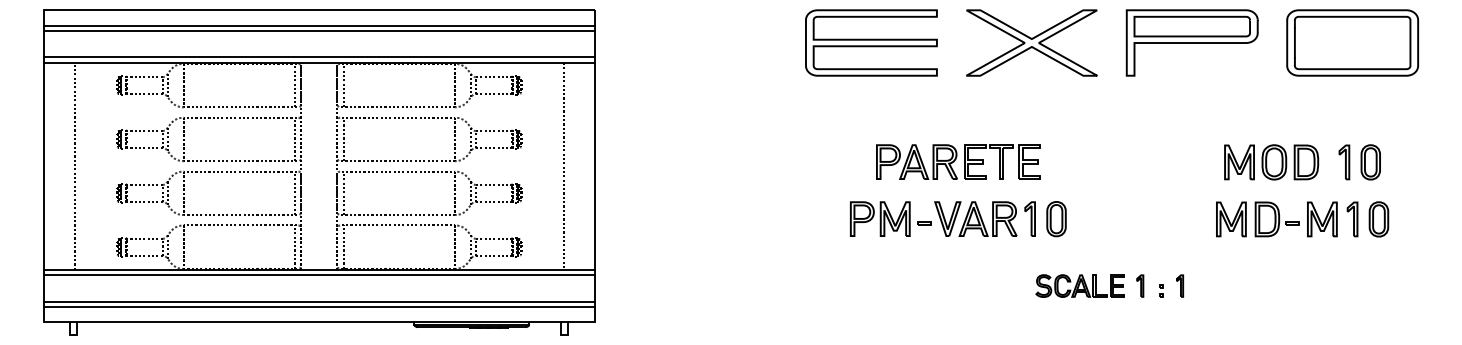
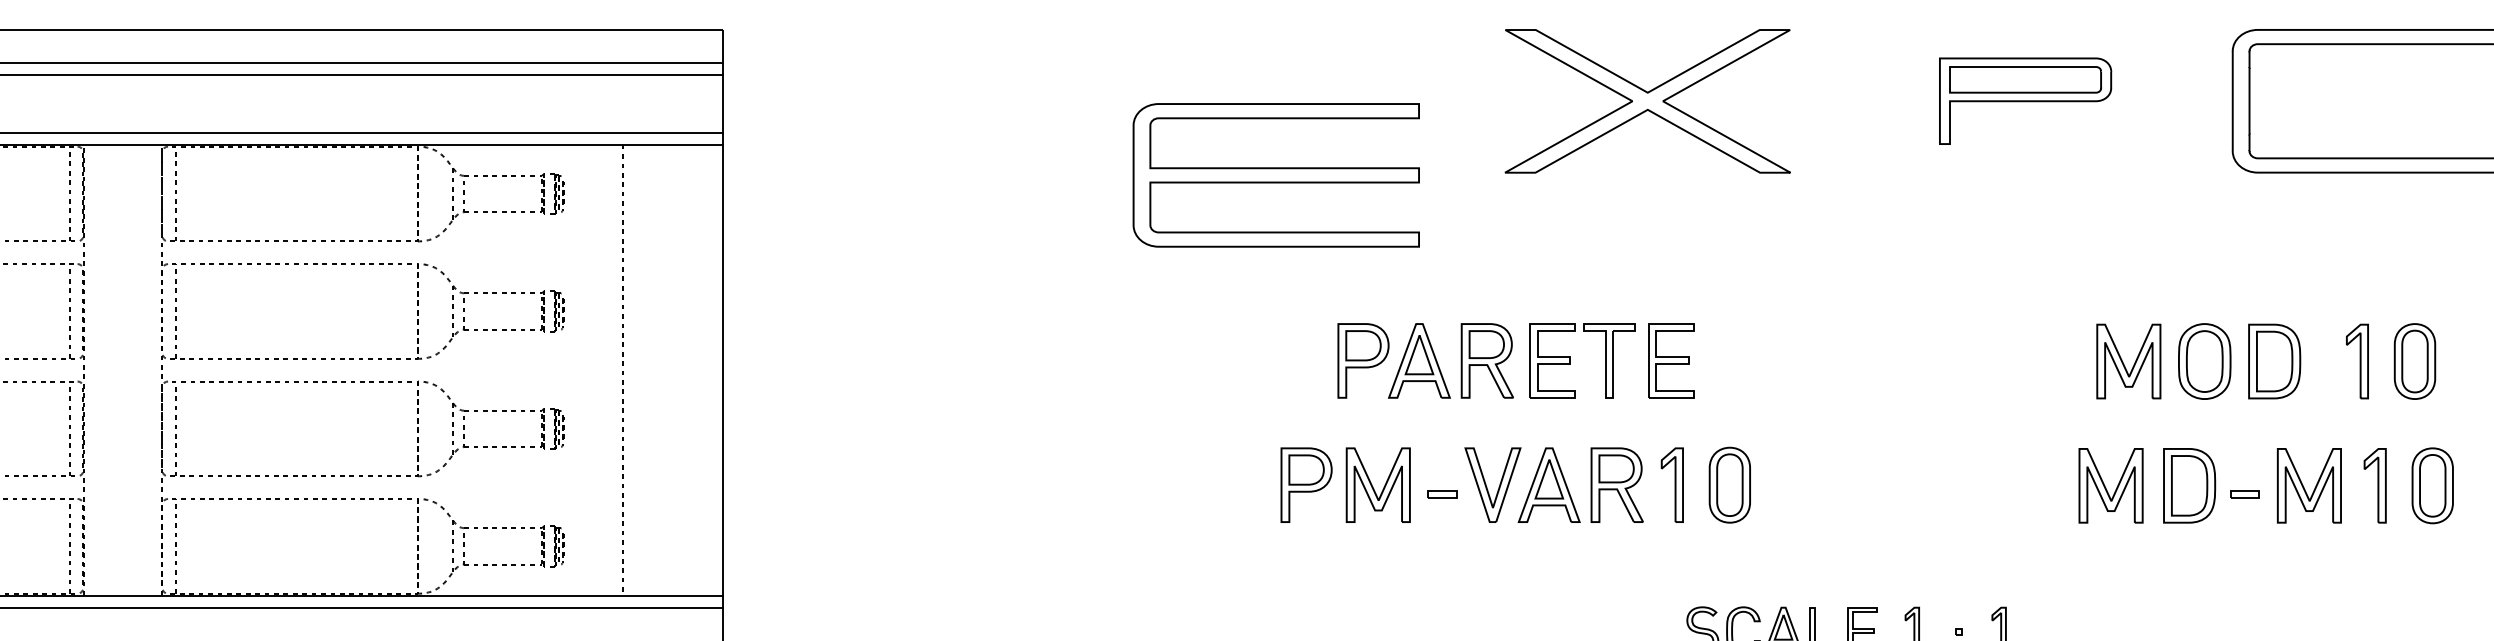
part: (871, 42) -> (1276, 174), moved
part: (1031, 42) -> (1646, 100), moved
part: (1191, 42) -> (2024, 100), size x0.6
line: (563, 165) -> (622, 368), moved

